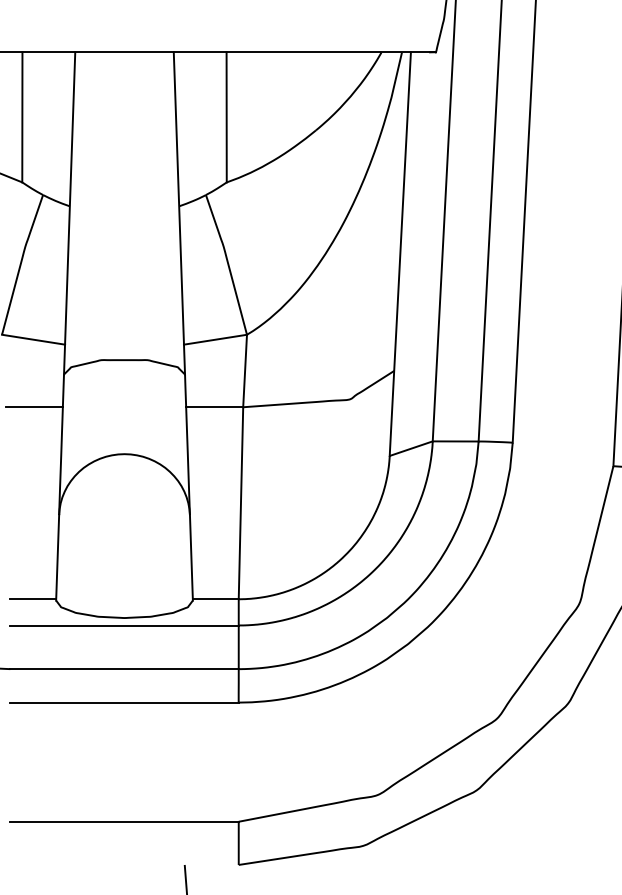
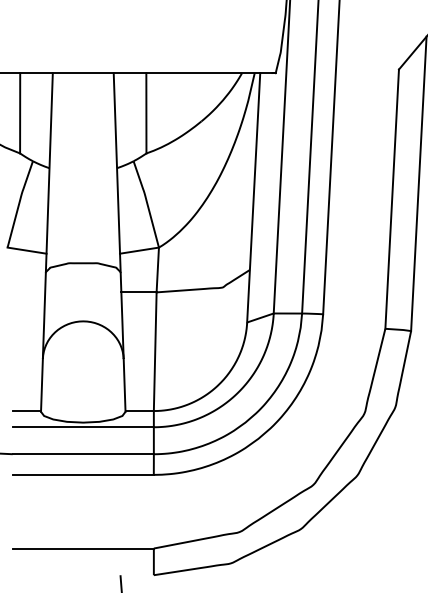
line: (34, 407) -> (27, 292), removed

